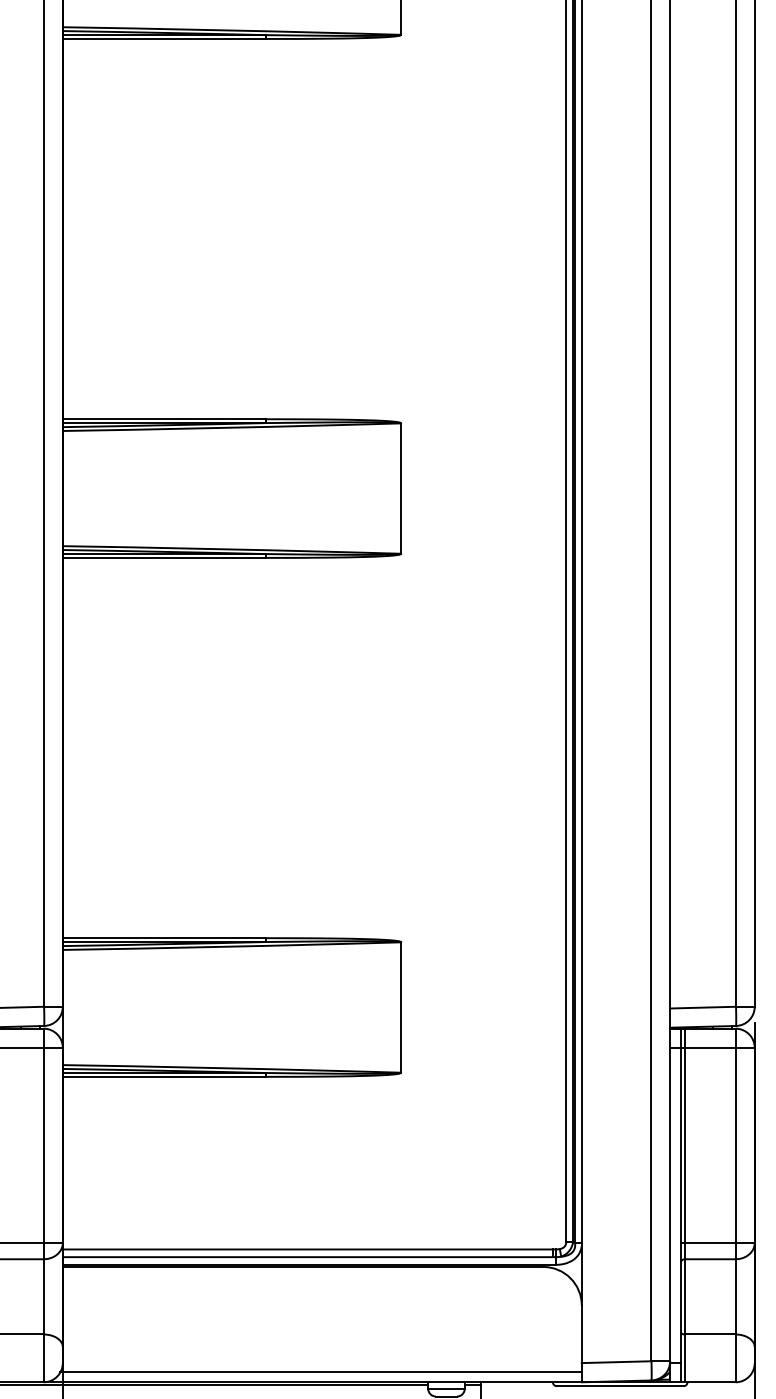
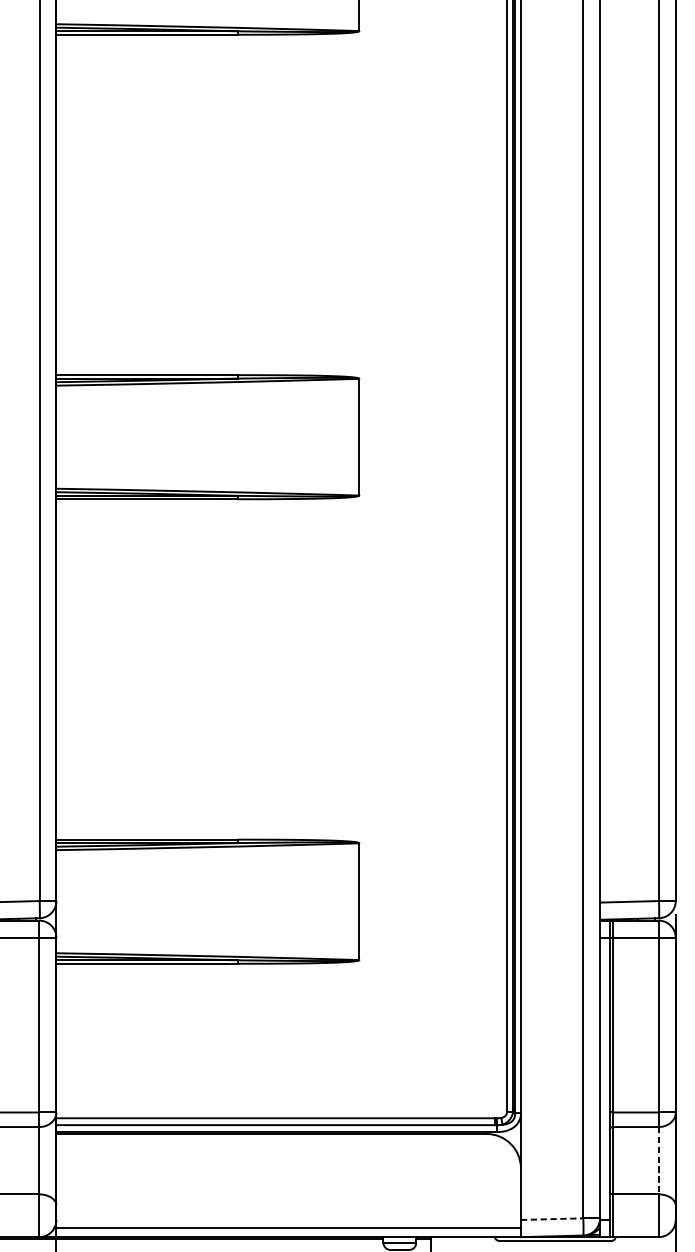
line: (735, 1296) -> (658, 1160), solid -> dashed
line: (616, 1362) -> (552, 1219), solid -> dashed

